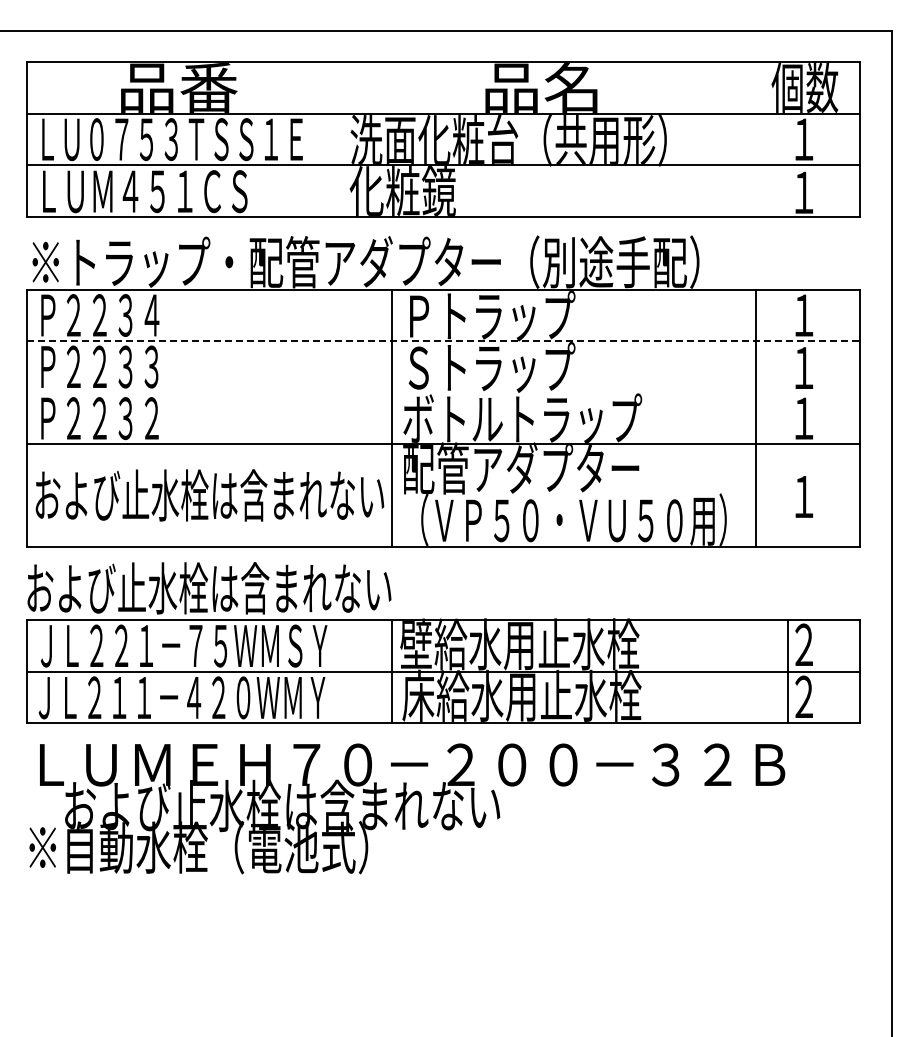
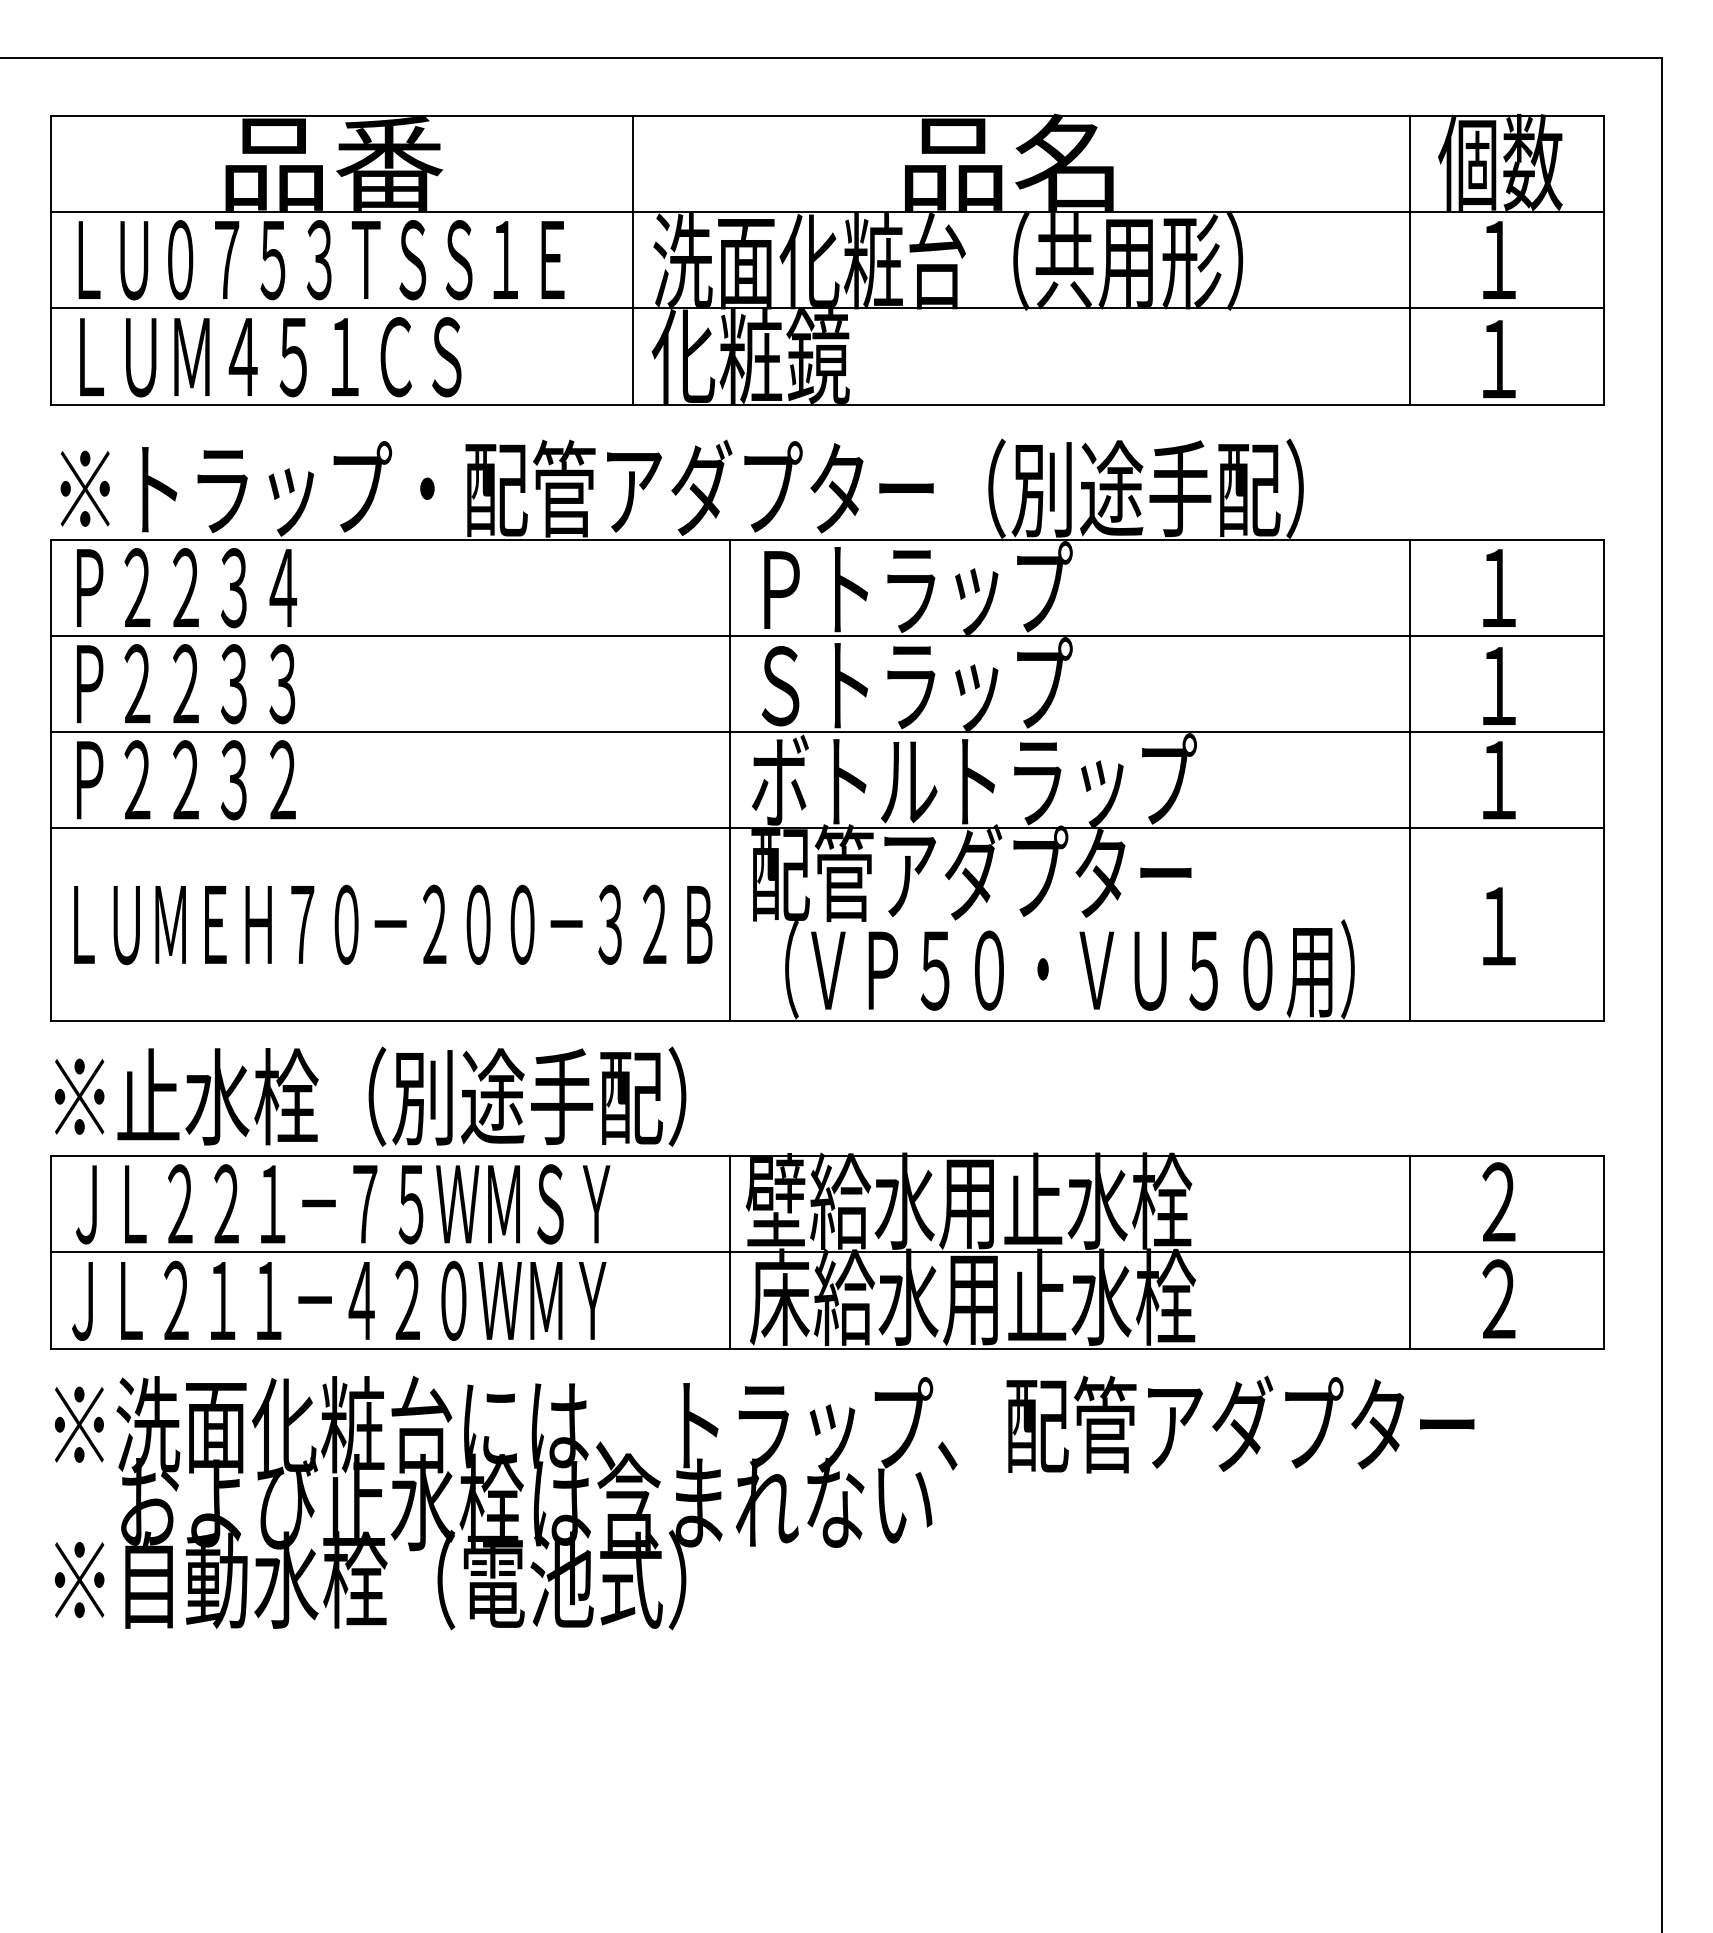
line: (339, 139) -> (632, 259), added
line: (756, 139) -> (1410, 259), added
line: (444, 341) -> (828, 636), dashed -> solid
line: (443, 392) -> (826, 731), added
text: (209, 495) -> (390, 923), および止水栓は含まれない -> ＬＵＭＥＨ７０－２００－３２Ｂ
text: (209, 588) -> (390, 1096), および止水栓は含まれない -> ※止水栓（別途手配）
line: (788, 671) -> (1410, 1251), moved
text: (409, 764) -> (763, 1425), ＬＵＭＥＨ７０－２００－３２Ｂ -> ※洗面化粧台には、トラップ、配管アダプター

